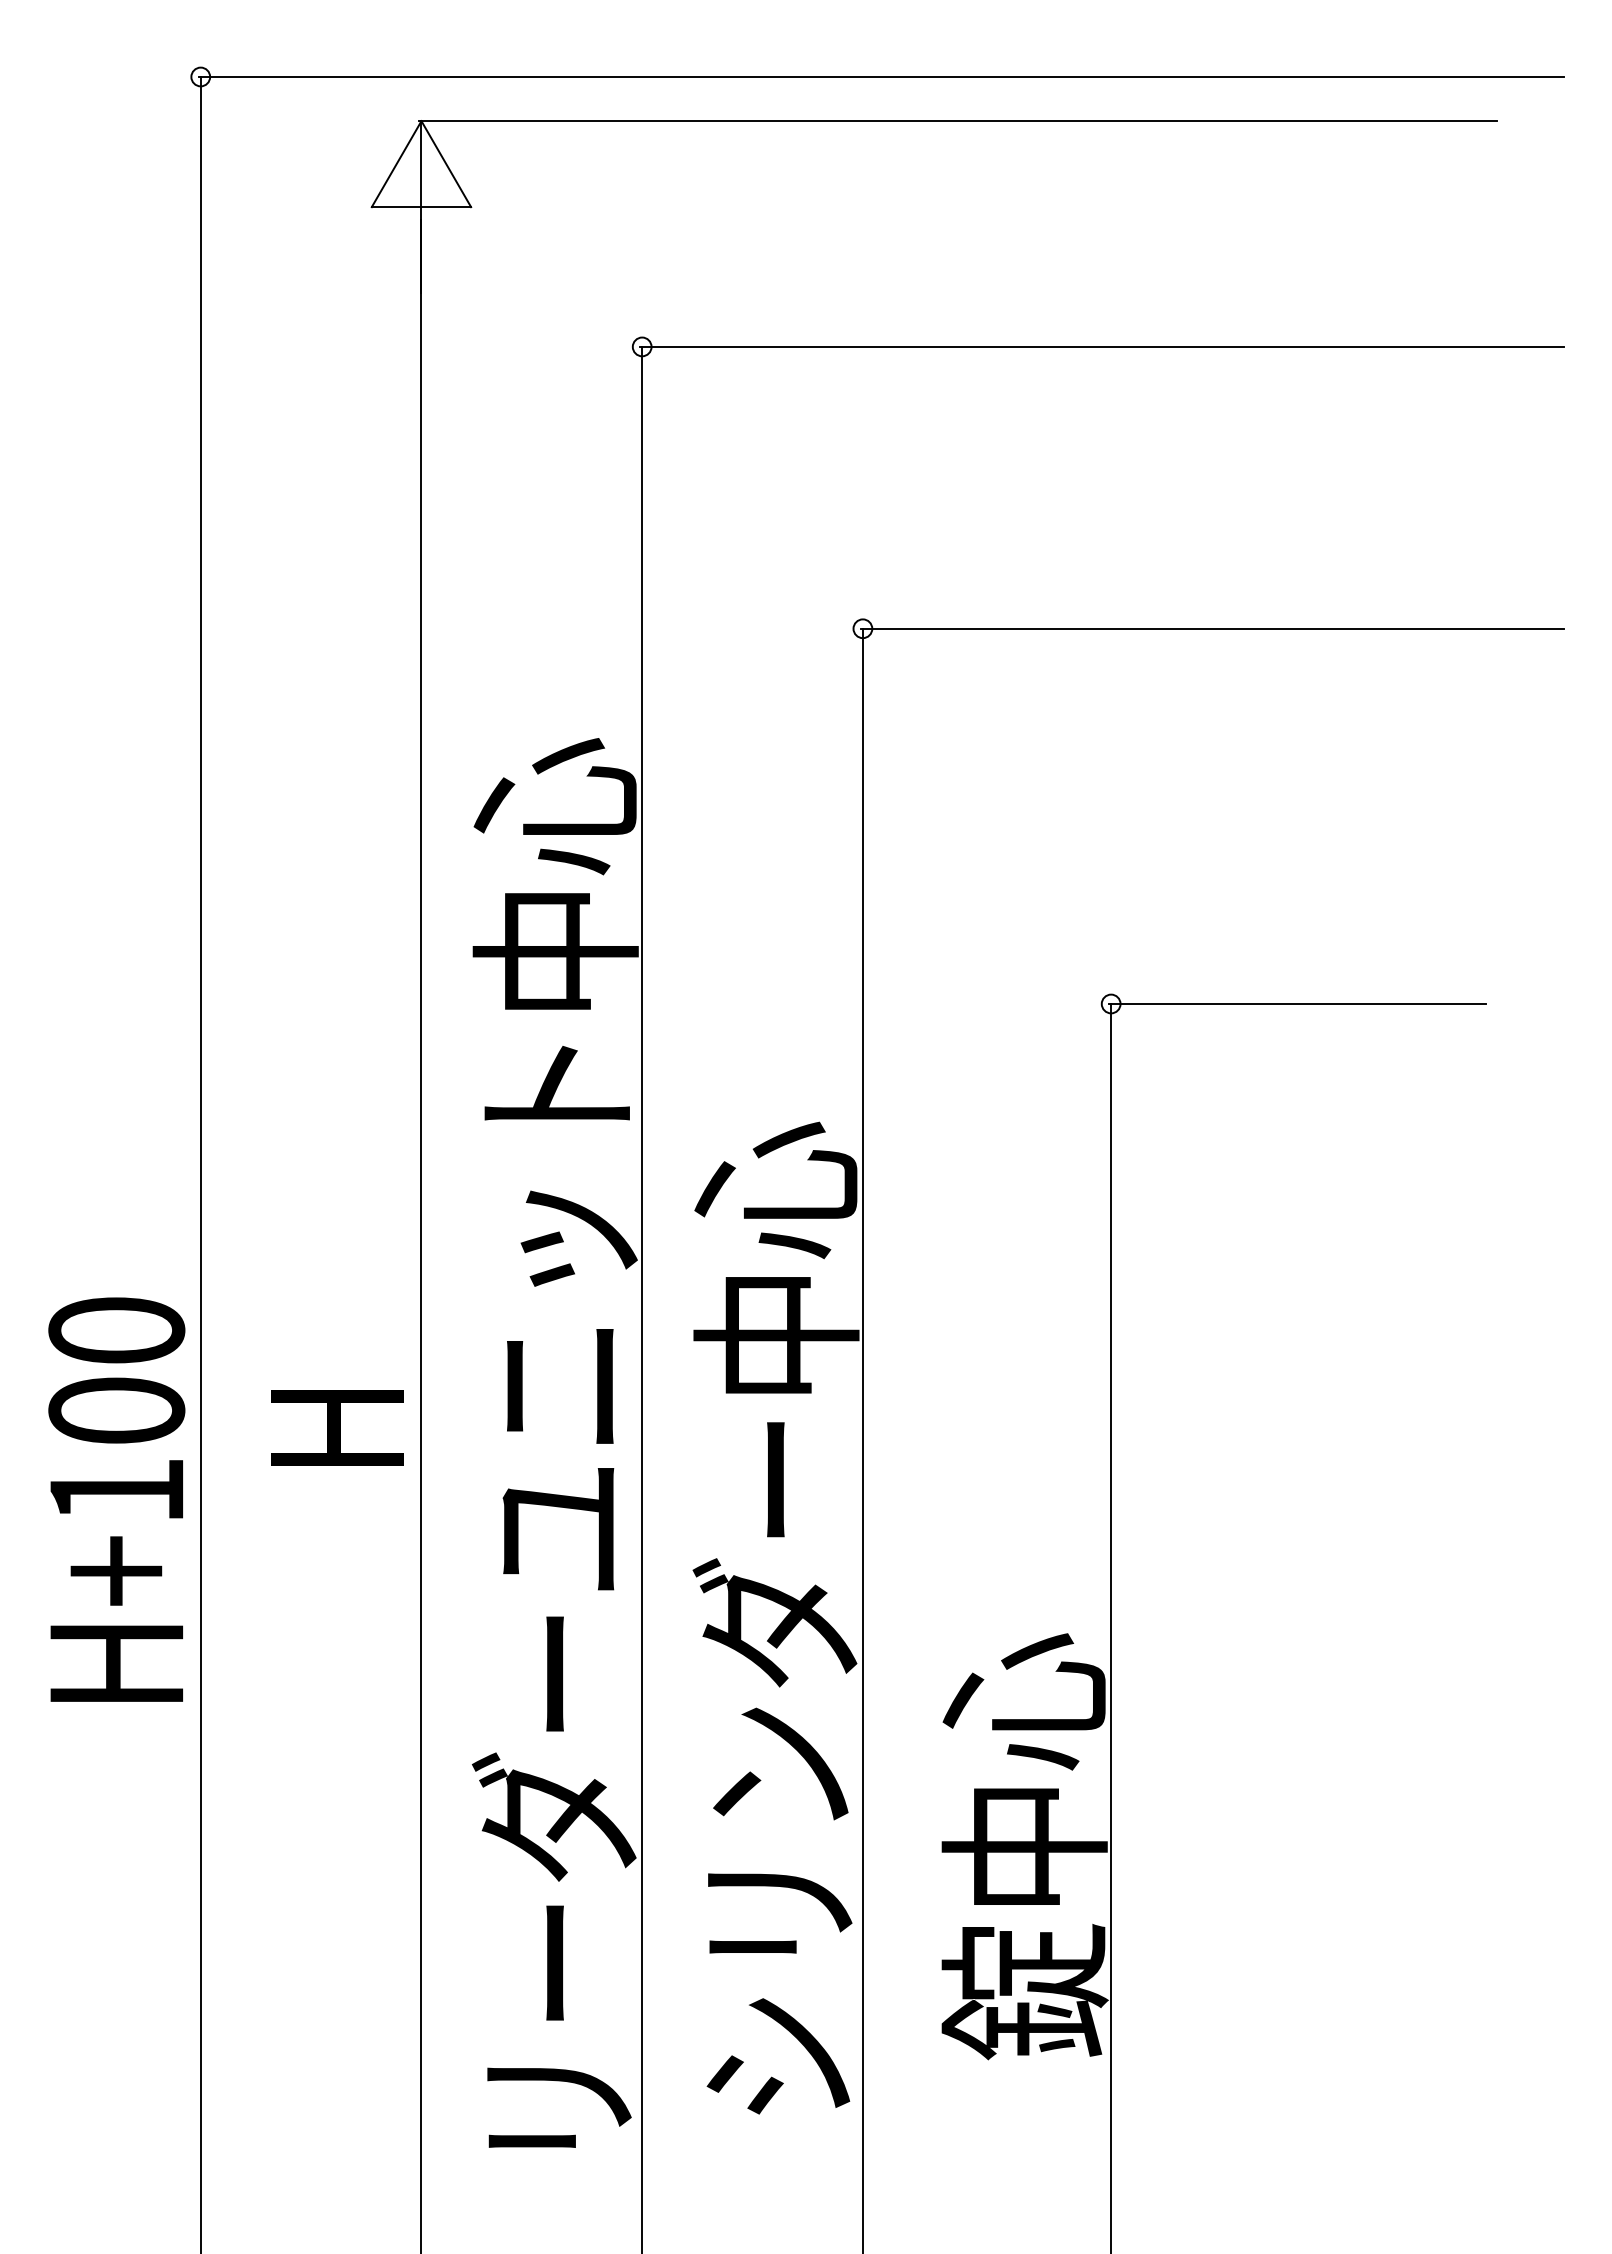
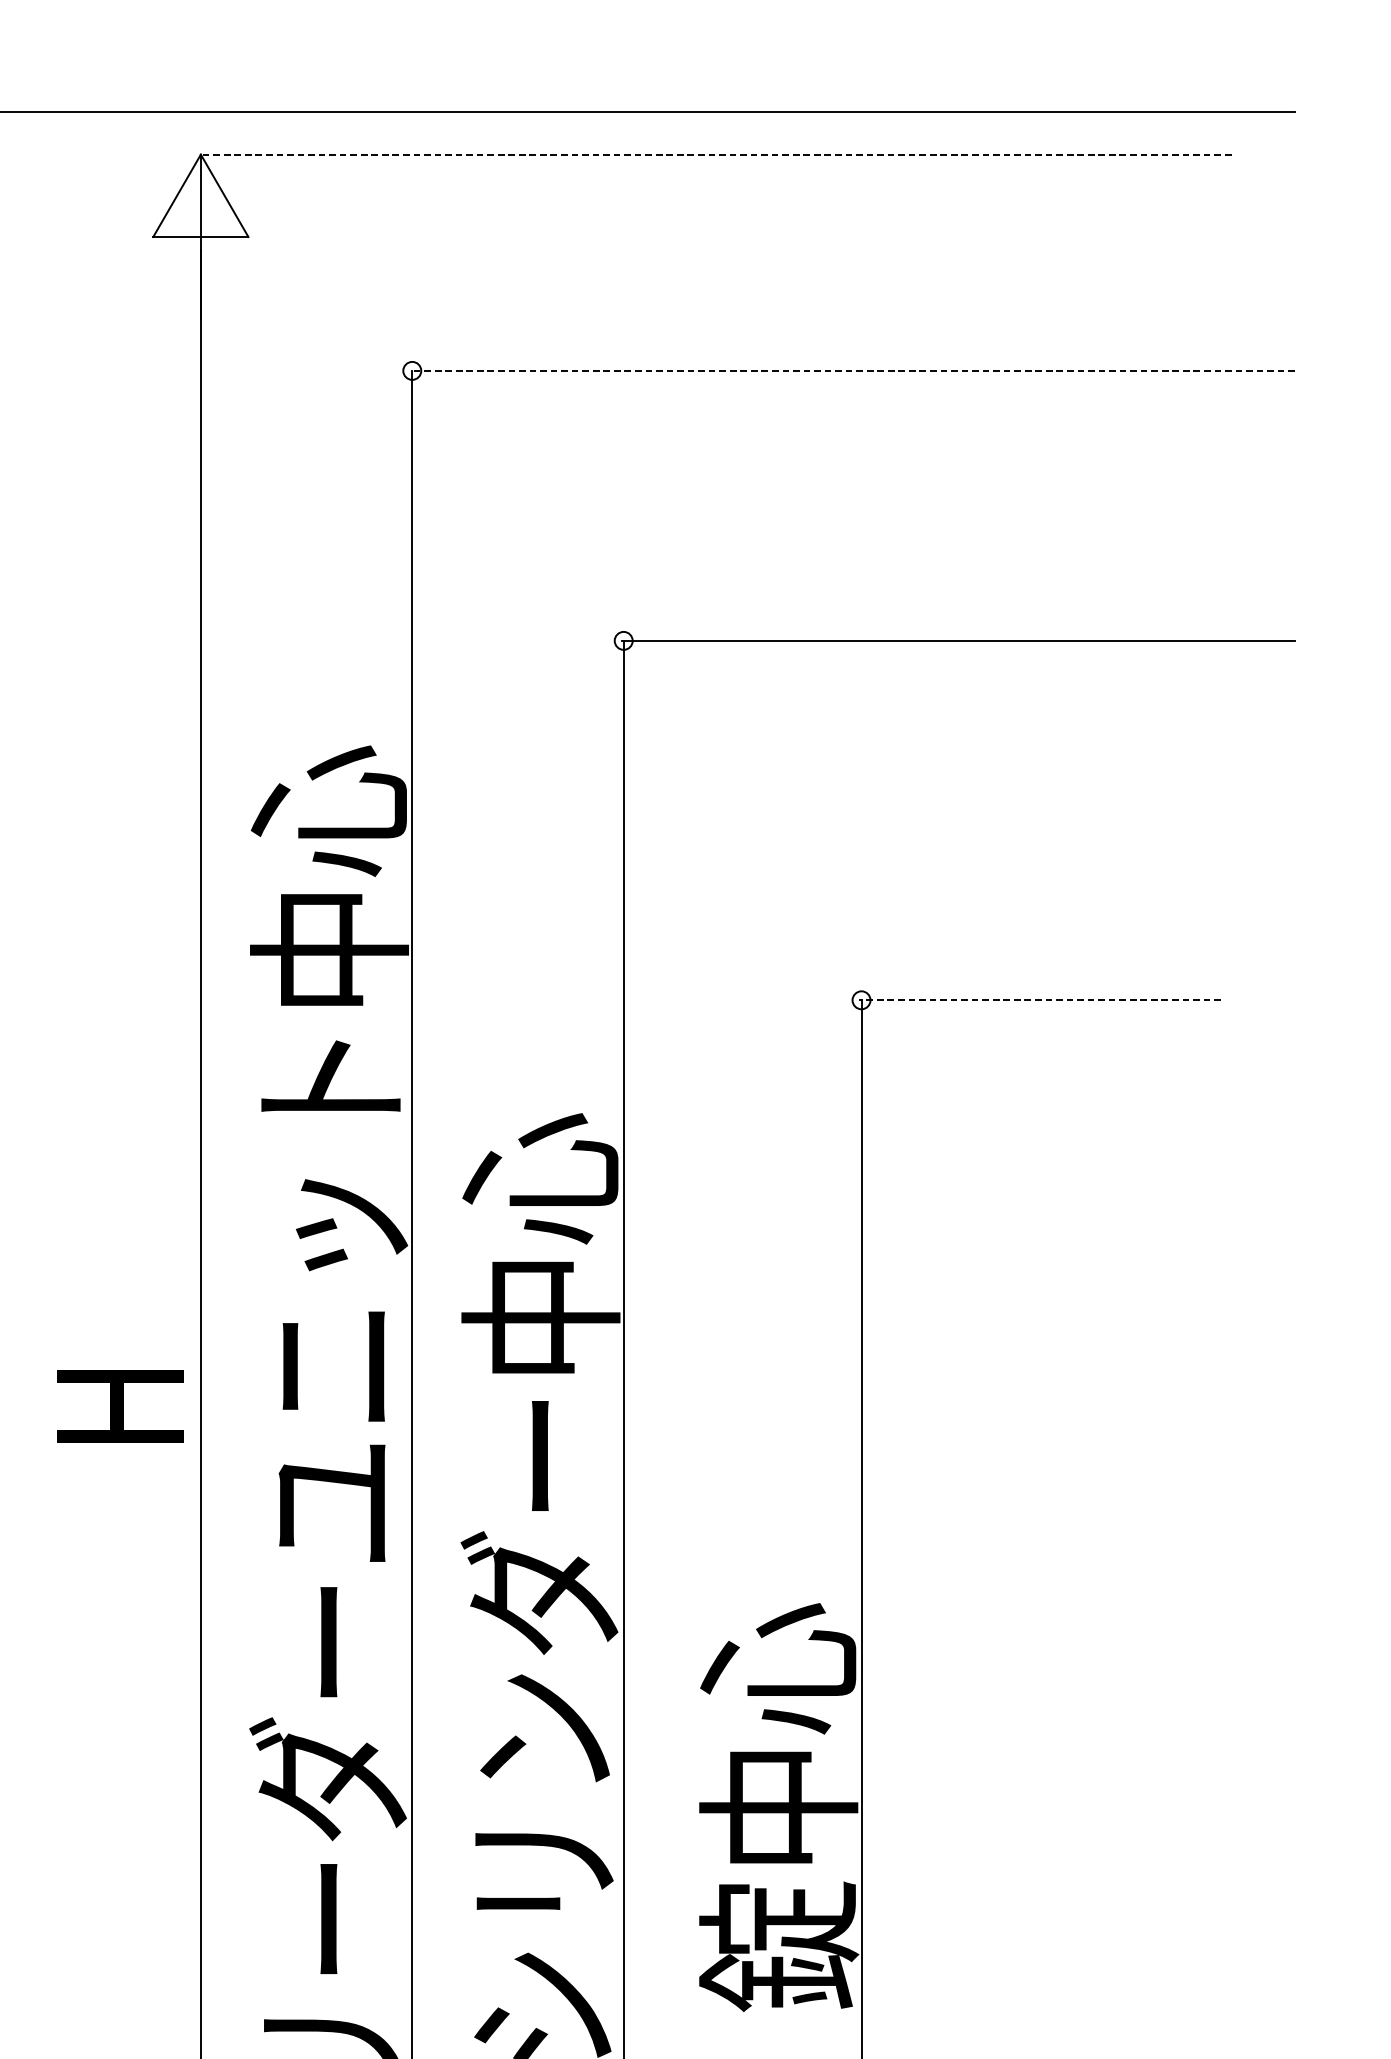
line: (957, 121) -> (714, 154), solid -> dashed
line: (1101, 346) -> (852, 370), solid -> dashed
line: (1297, 1004) -> (1040, 1000), solid -> dashed

